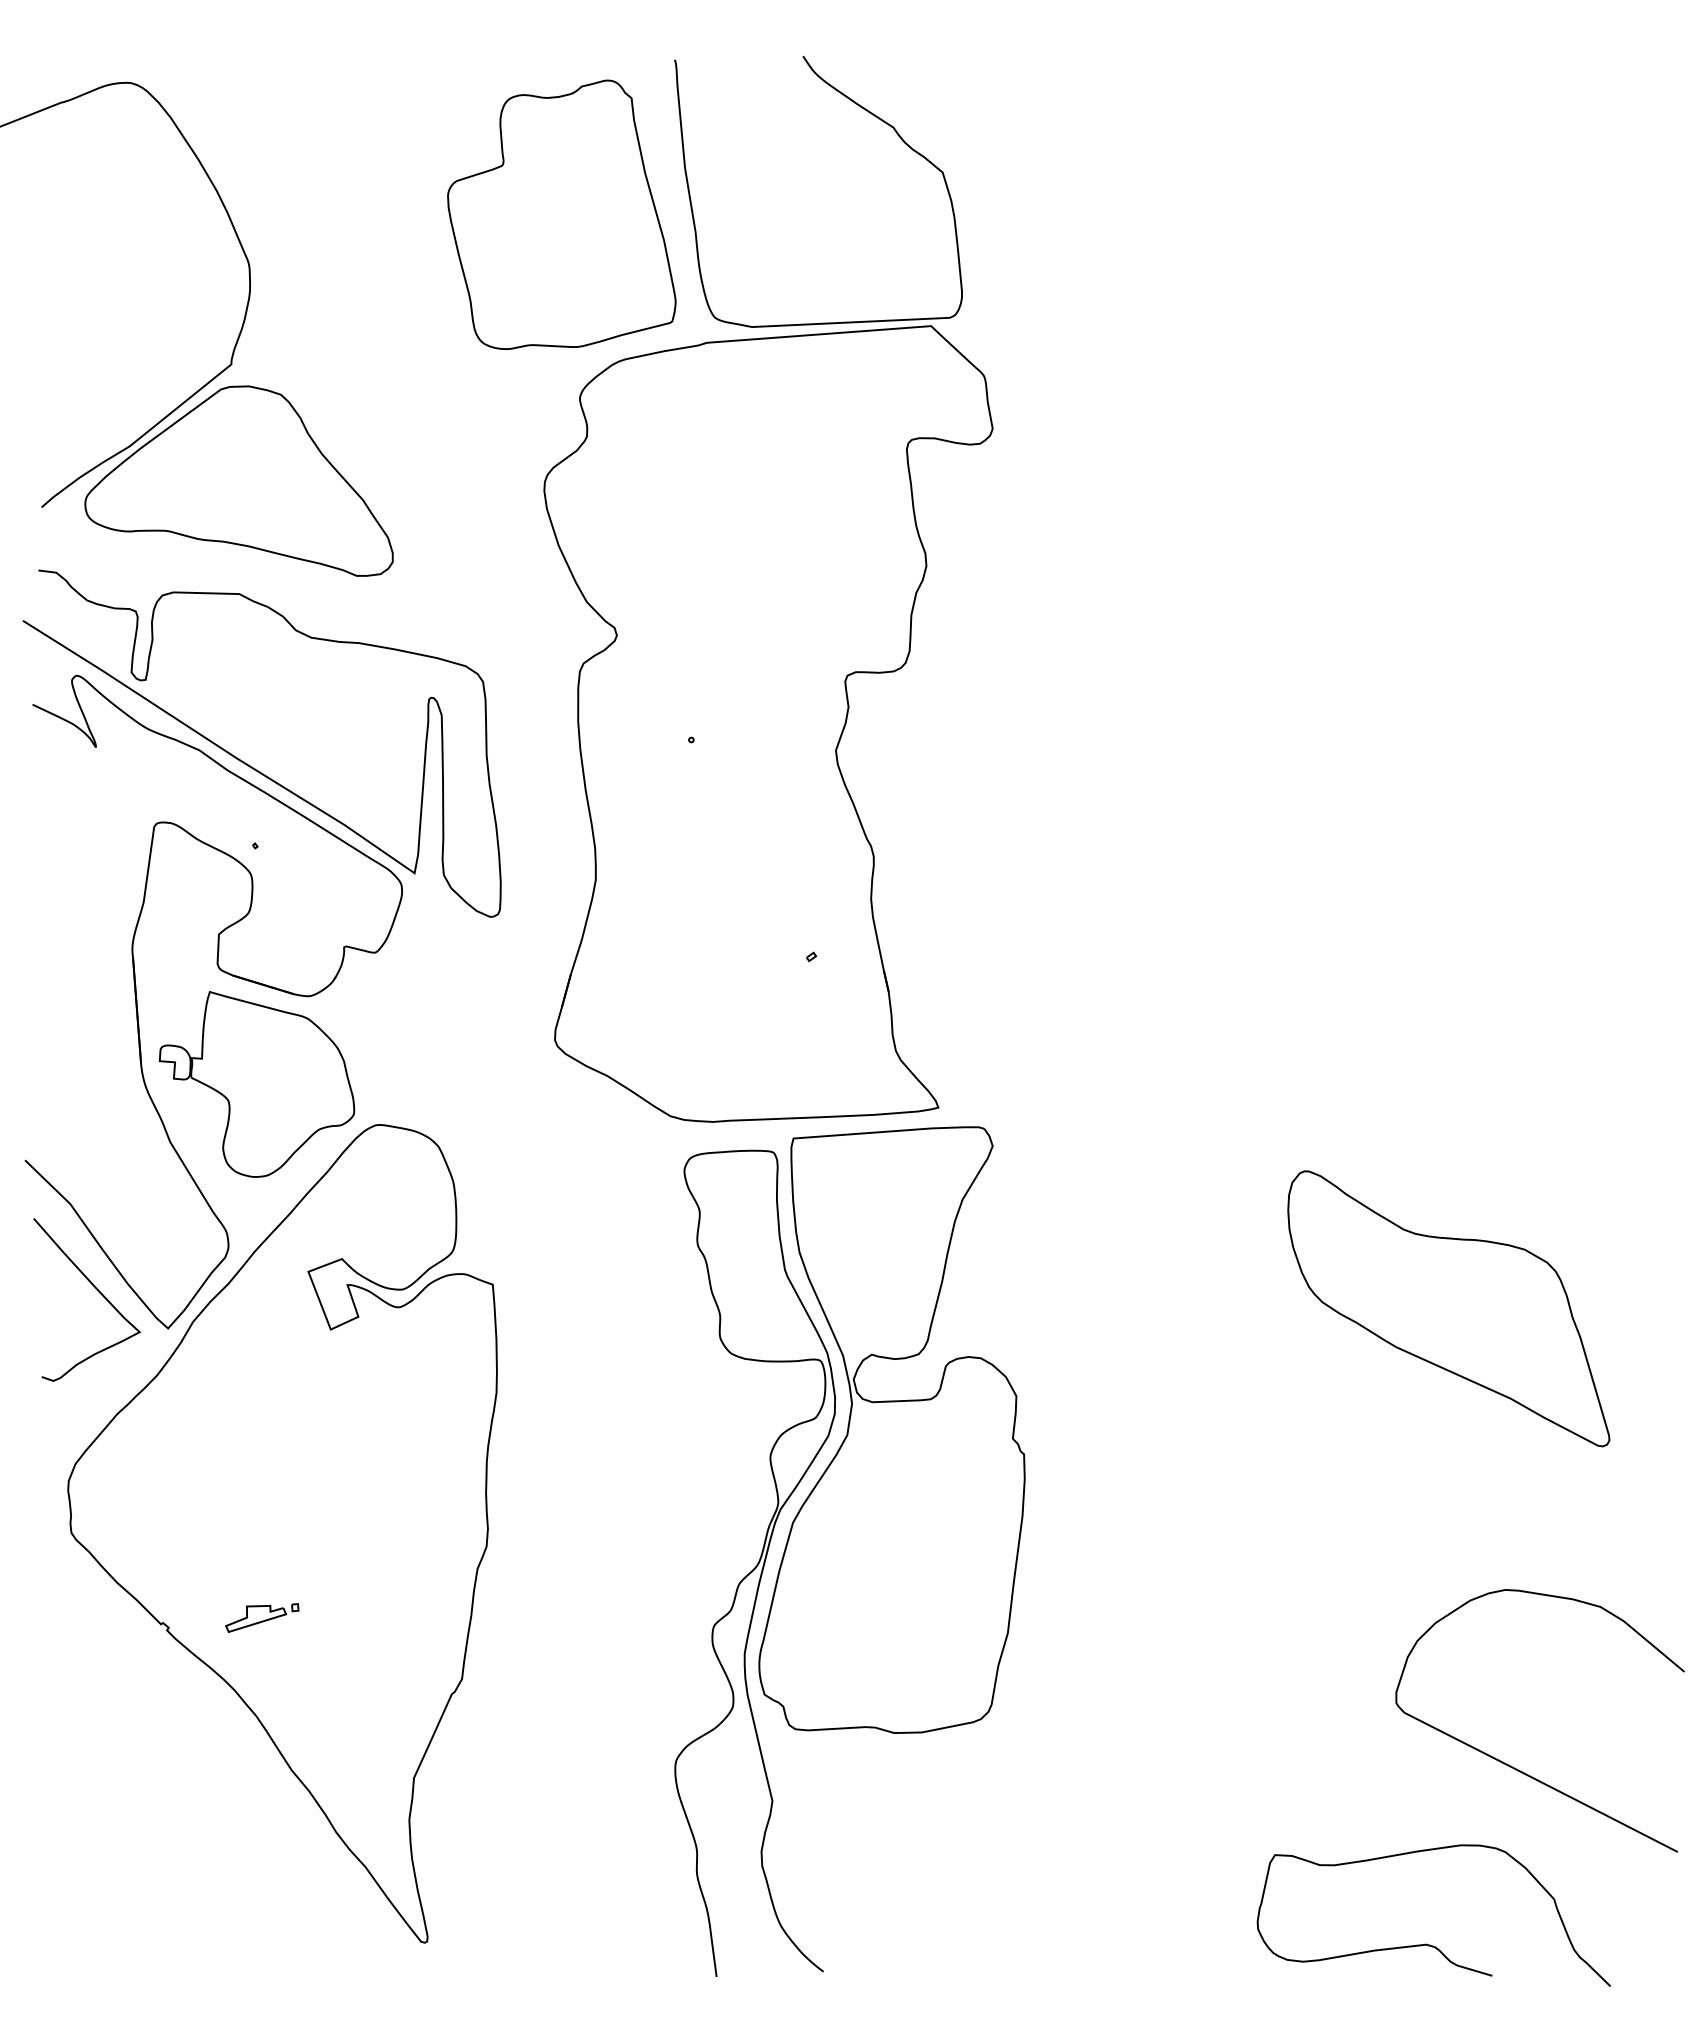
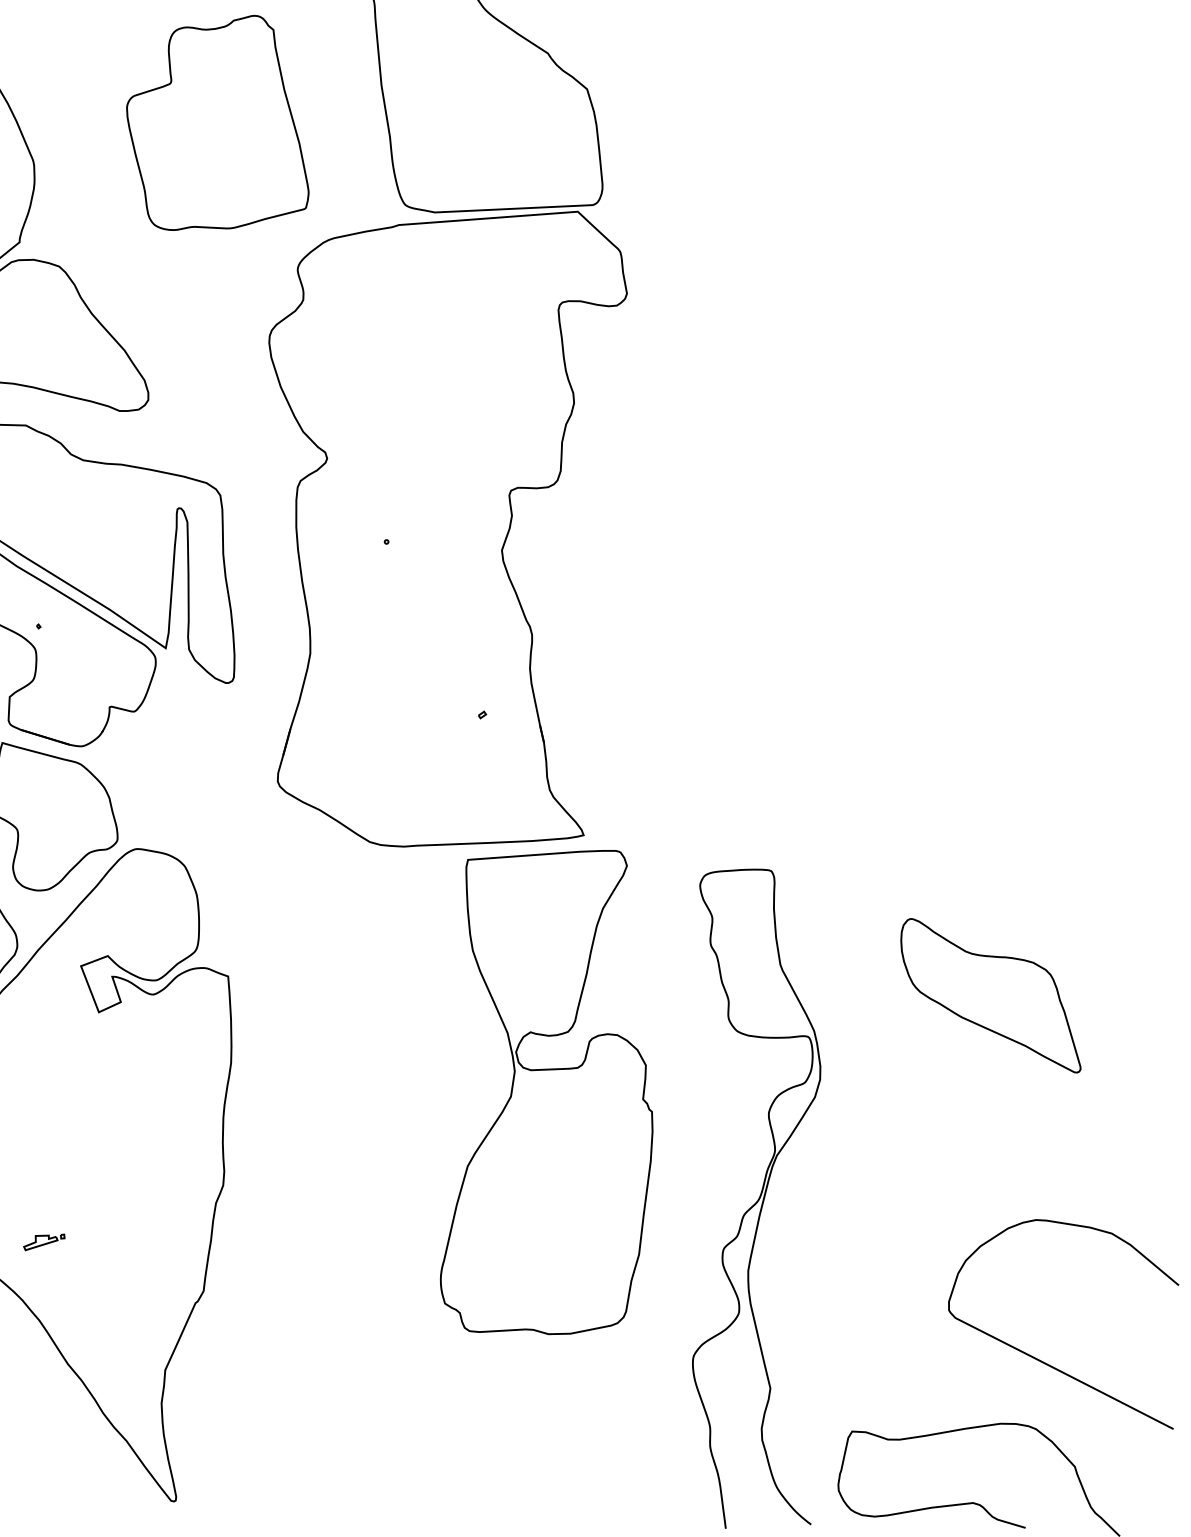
part: (561, 214) -> (217, 122), moved
part: (1448, 1308) -> (990, 995), size x0.7
curve: (756, 1564) -> (757, 1199), moved
part: (262, 1617) -> (44, 1242), size x0.7

